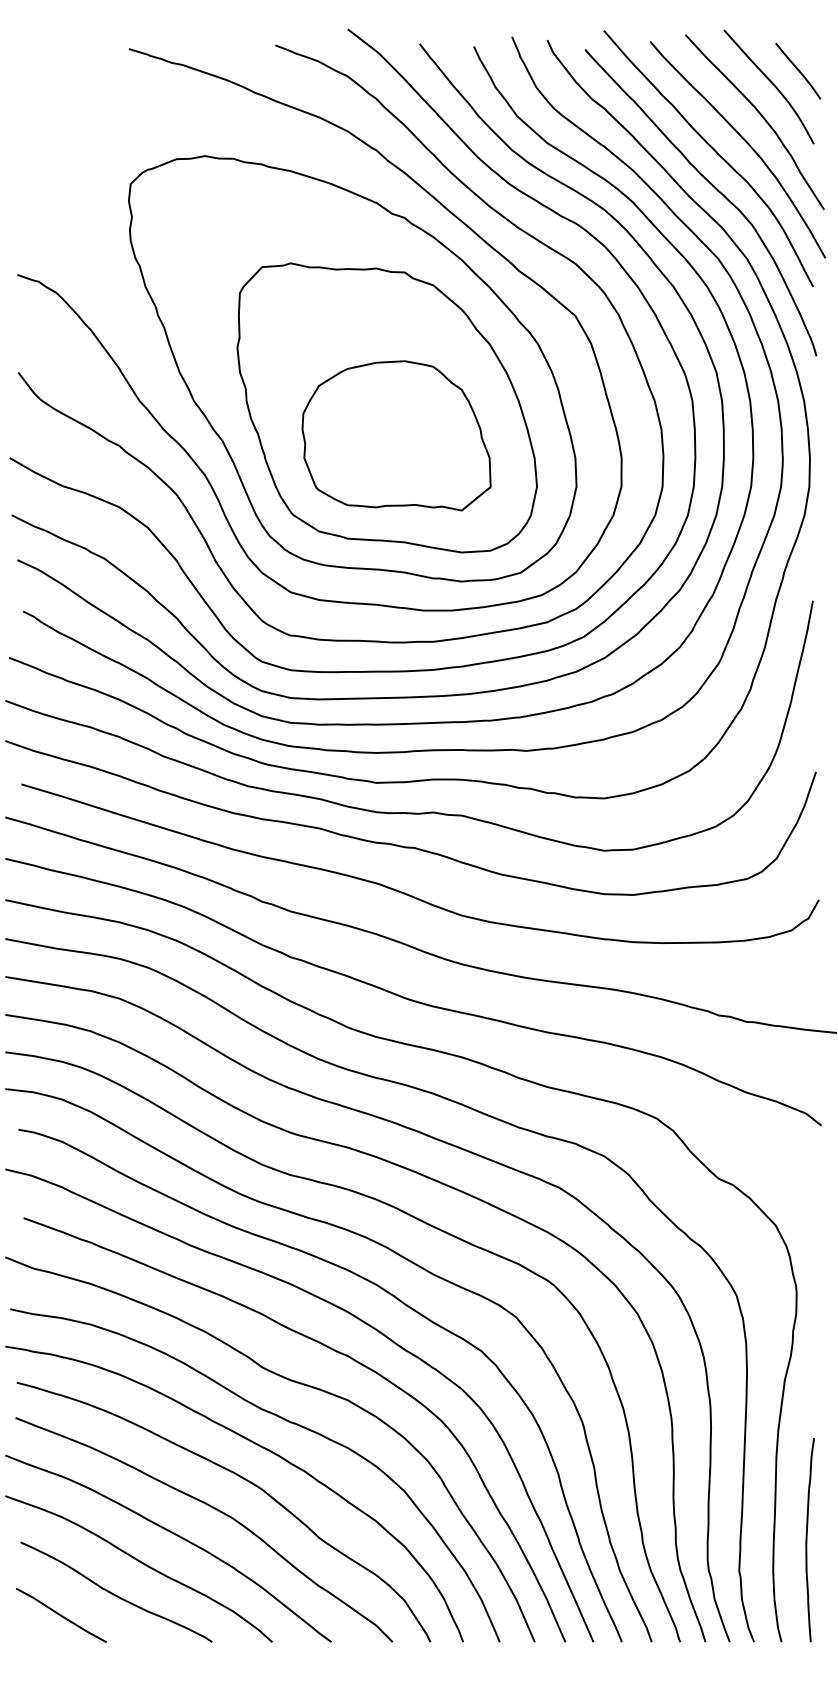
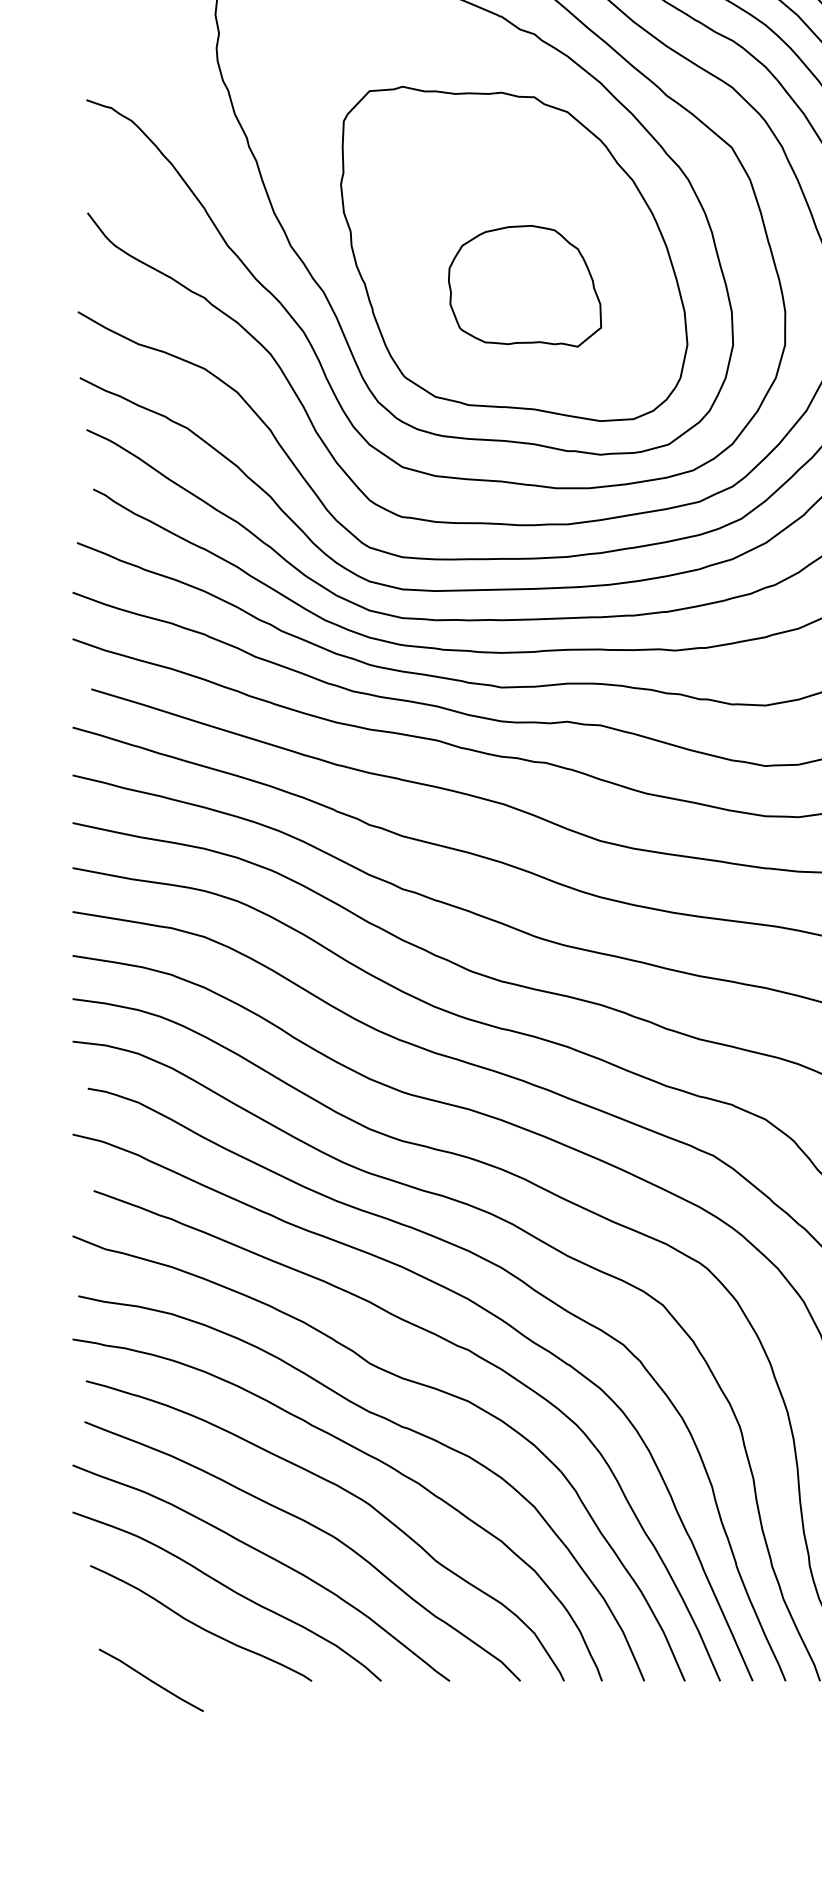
part: (396, 435) -> (524, 285), size x0.7
line: (61, 1615) -> (151, 1680), moved

